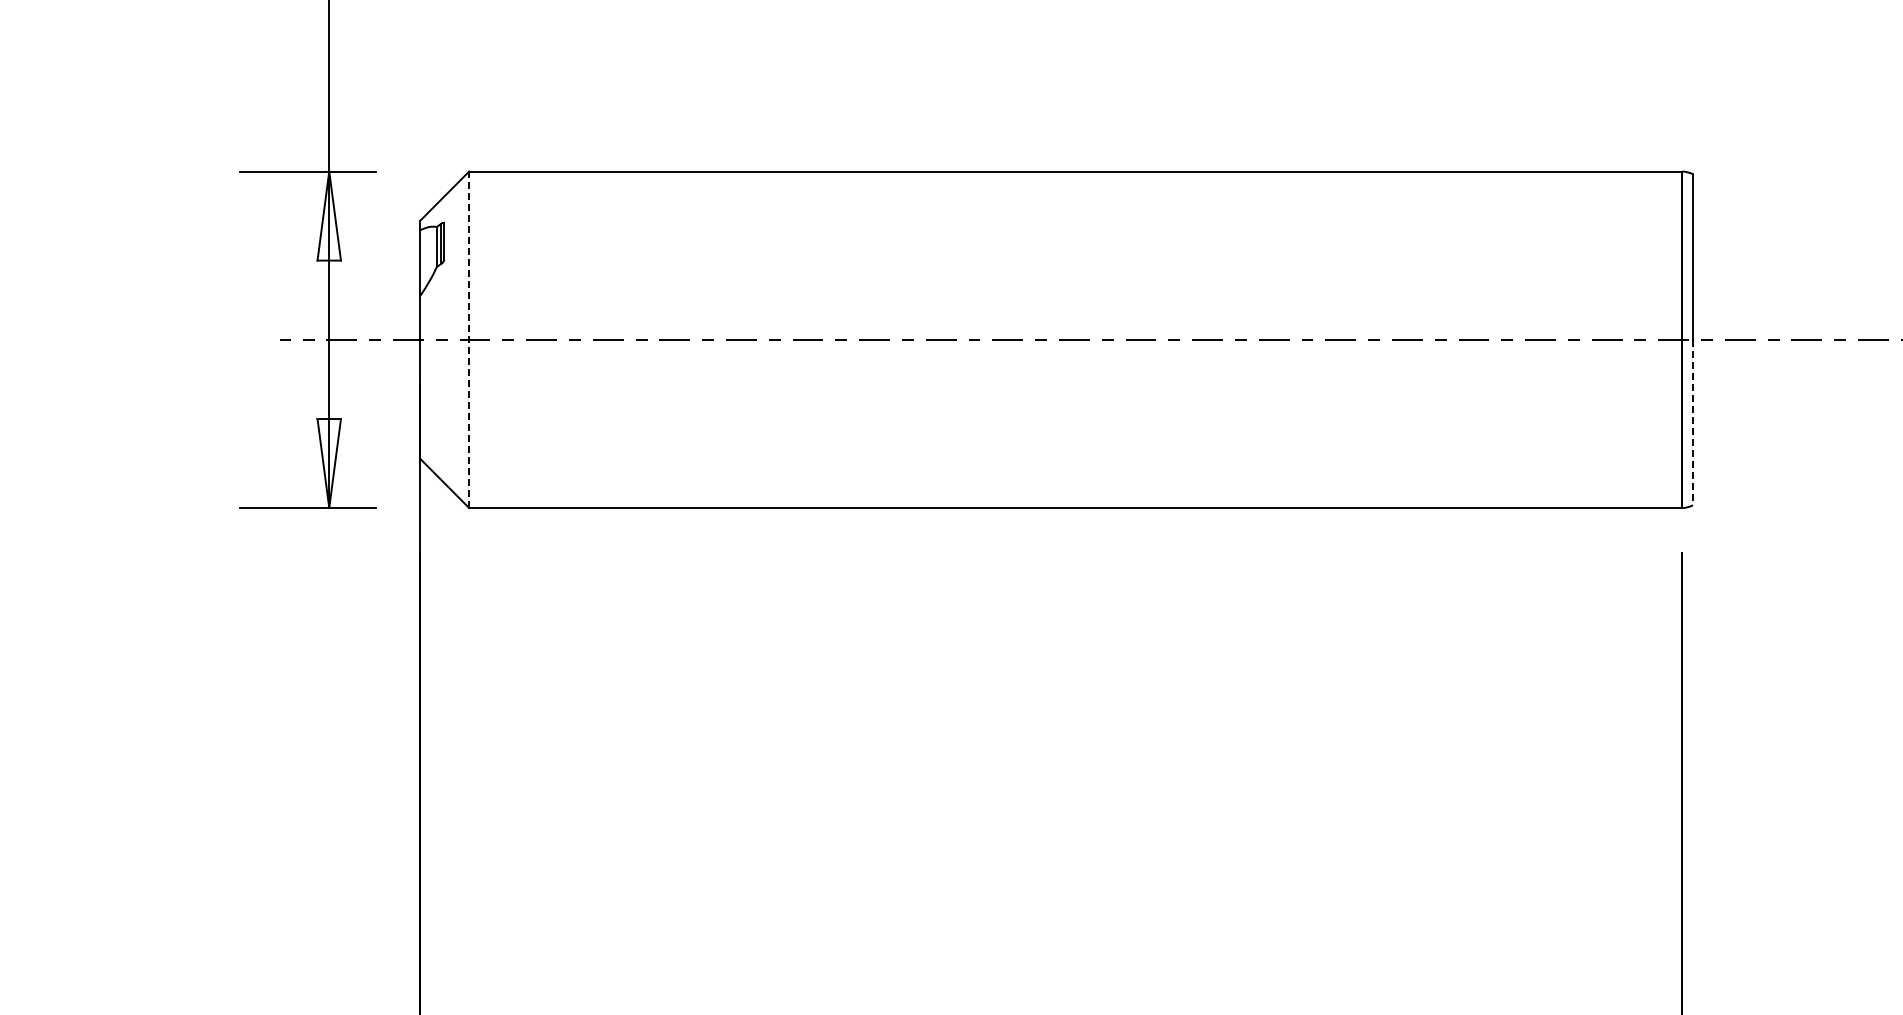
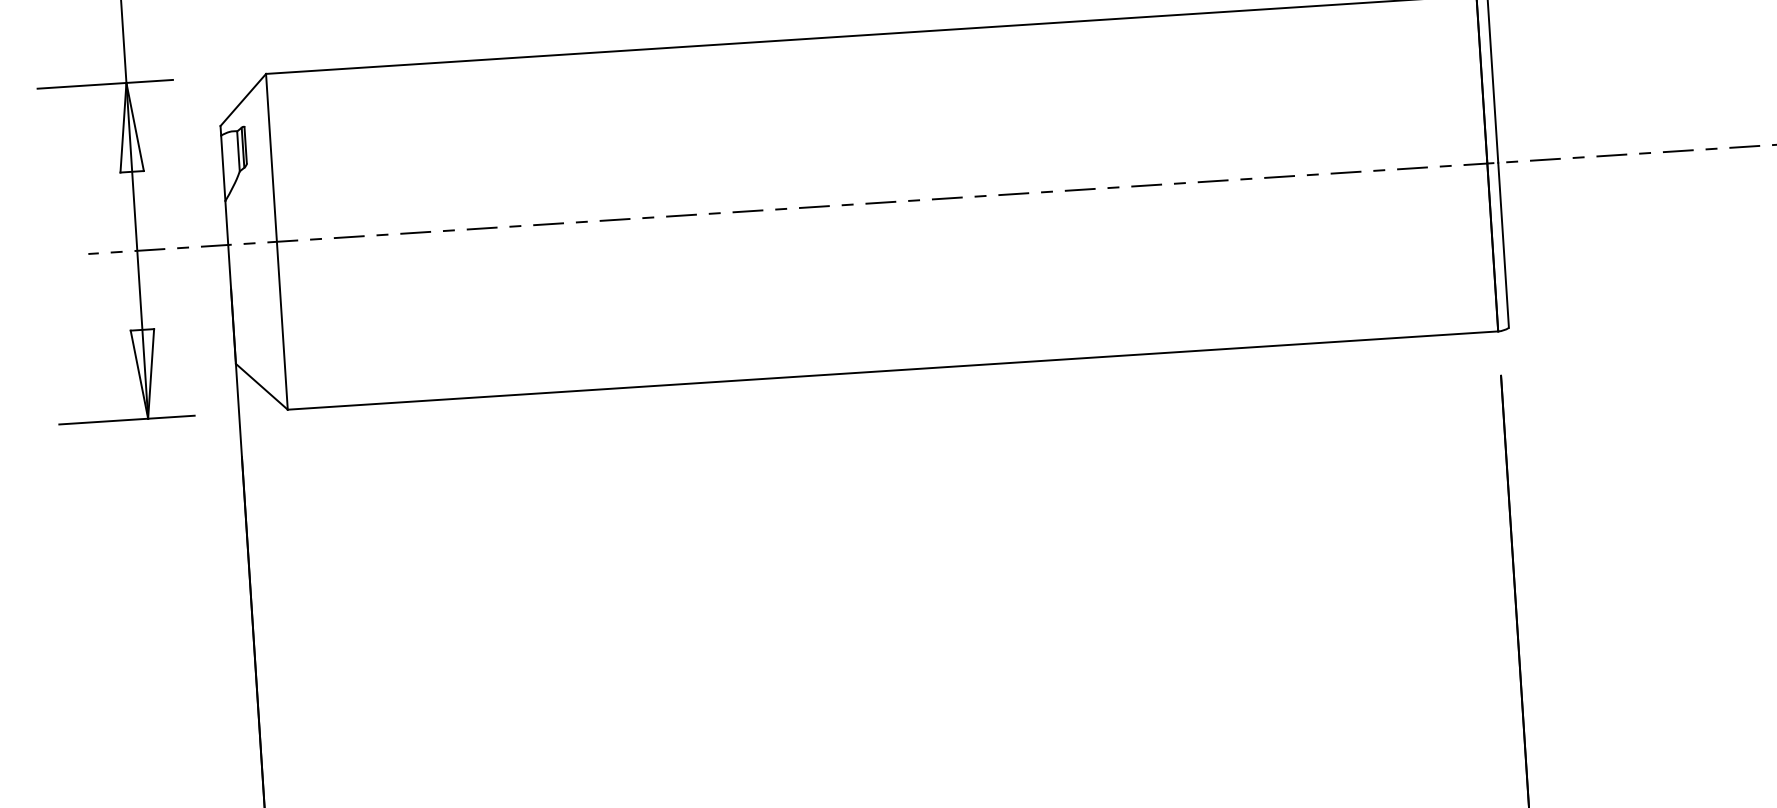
line: (469, 339) -> (277, 241), dashed -> solid
line: (1693, 422) -> (1504, 245), dashed -> solid

